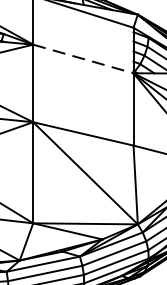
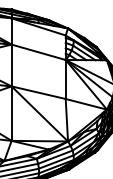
line: (84, 59) -> (39, 52), dashed -> solid

